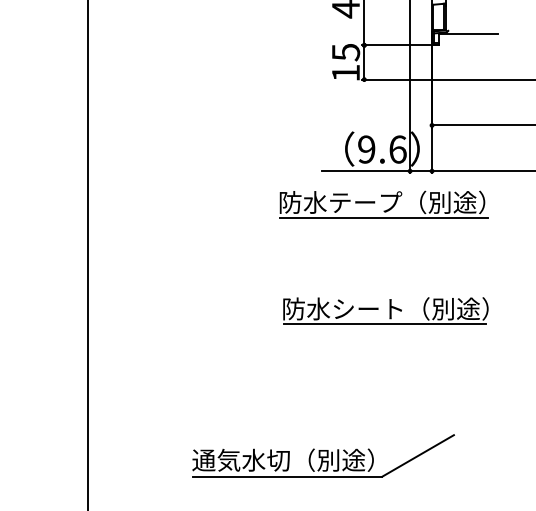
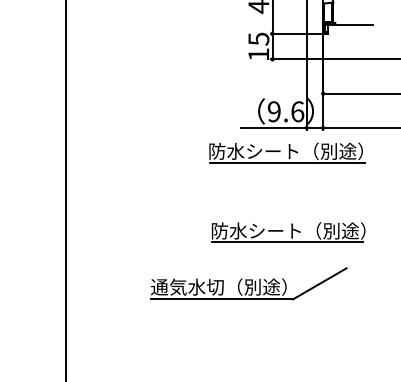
text: (365, 201) -> (273, 150), 防水テープ（別途） -> 防水シート（別途）
part: (322, 455) -> (248, 283), moved

